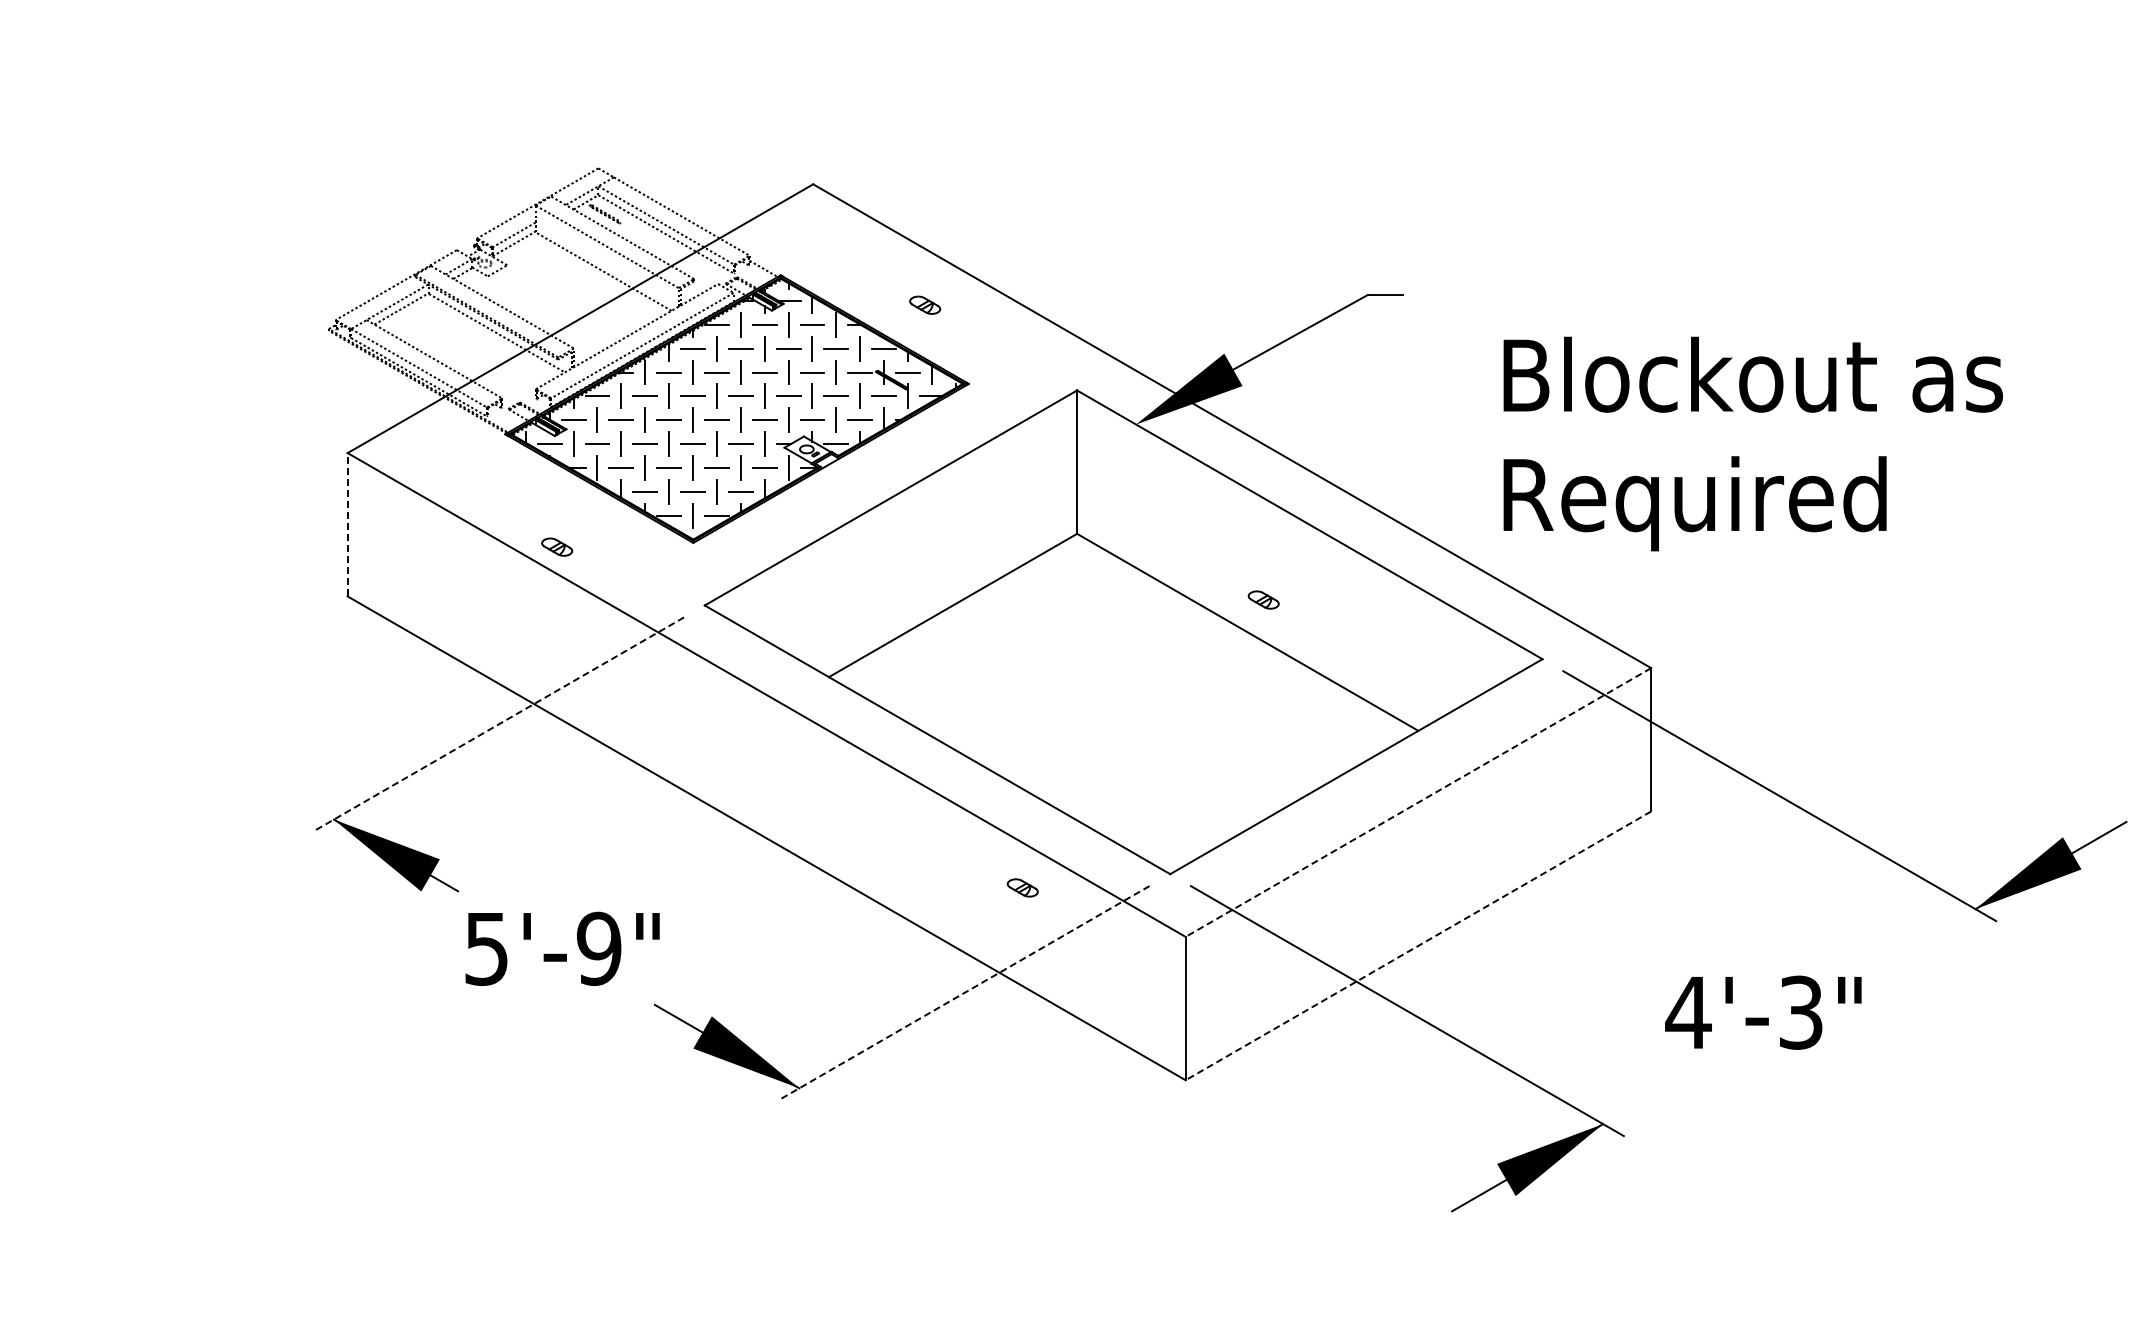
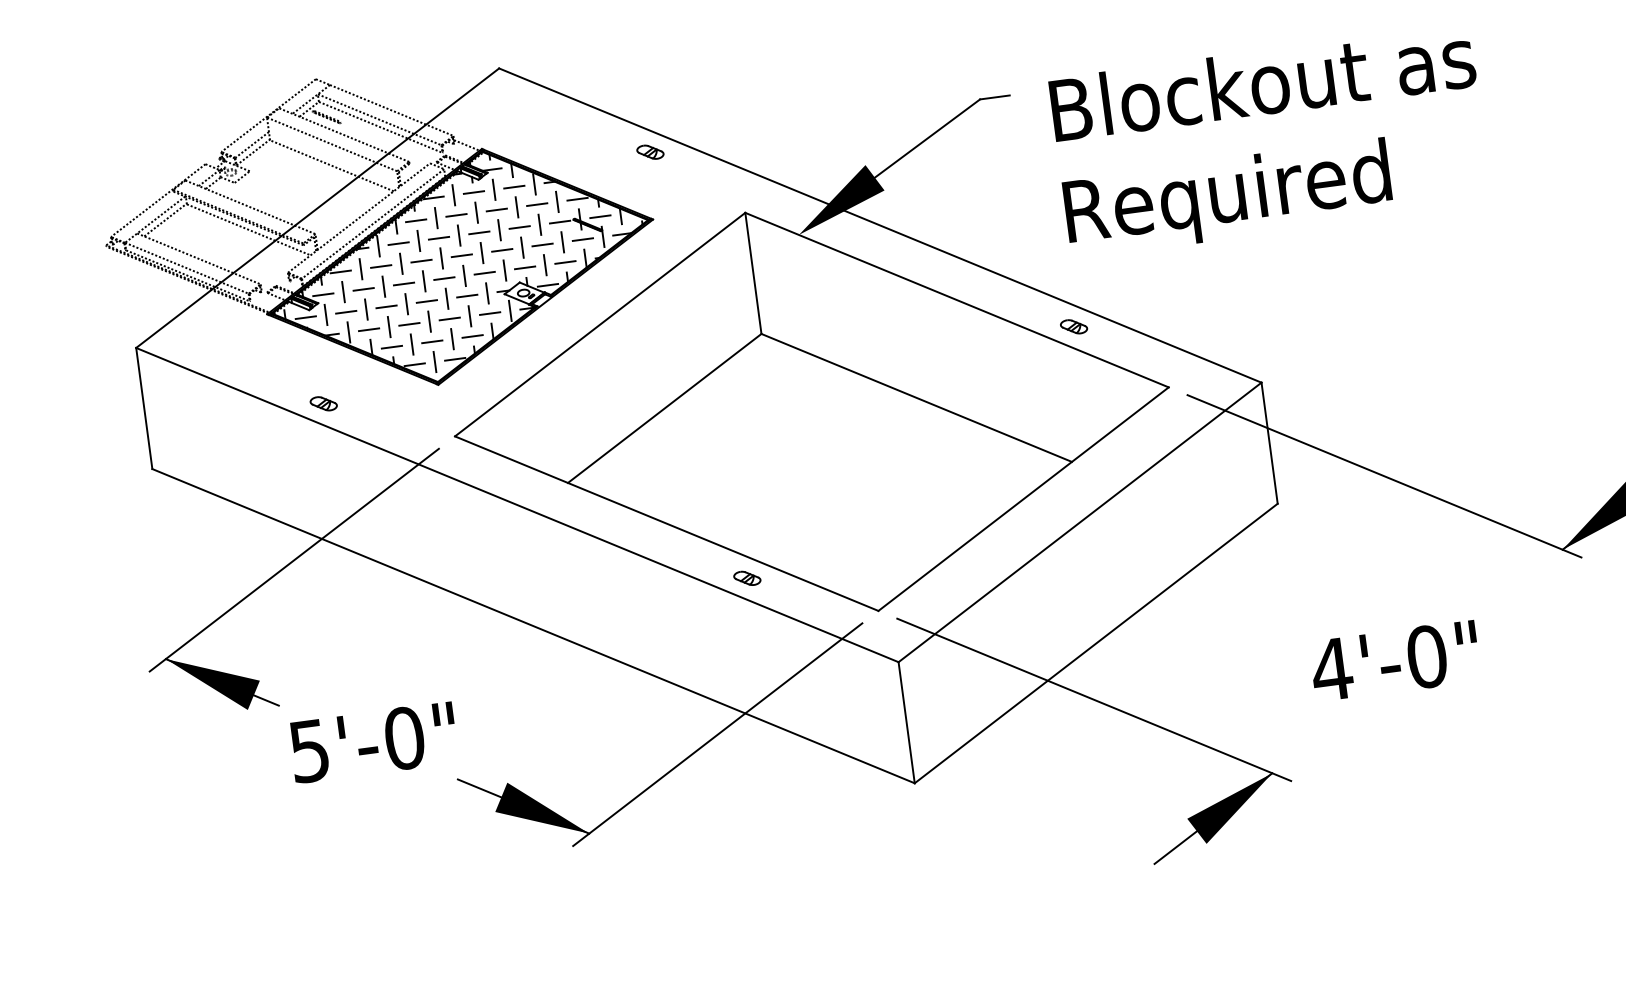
part: (925, 304) -> (650, 151), moved
text: (1752, 443) -> (1269, 141), moved
line: (347, 524) -> (144, 408), dashed -> solid
part: (1263, 599) -> (1073, 326), moved
line: (498, 724) -> (294, 560), dashed -> solid
line: (1418, 802) -> (1080, 522), dashed -> solid
part: (1022, 887) -> (747, 578), moved
line: (1418, 945) -> (1096, 643), dashed -> solid
text: (598, 948) -> (403, 738), 5'-9" -> 5'-0"
line: (963, 993) -> (717, 735), dashed -> solid
text: (1801, 1012) -> (1427, 656), 4'-3" -> 4'-0"

